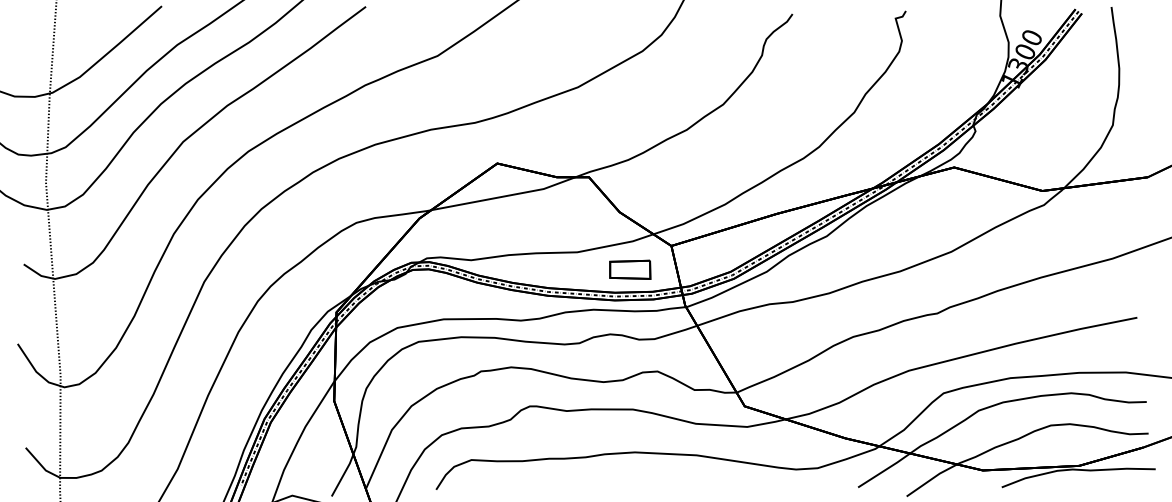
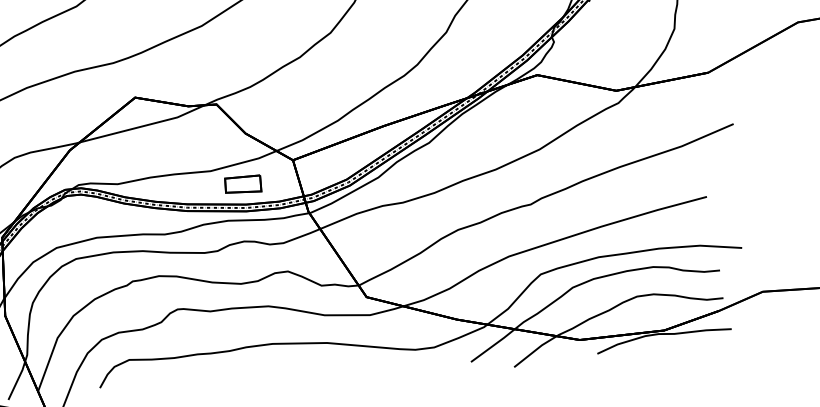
part: (630, 269) -> (243, 184), moved

